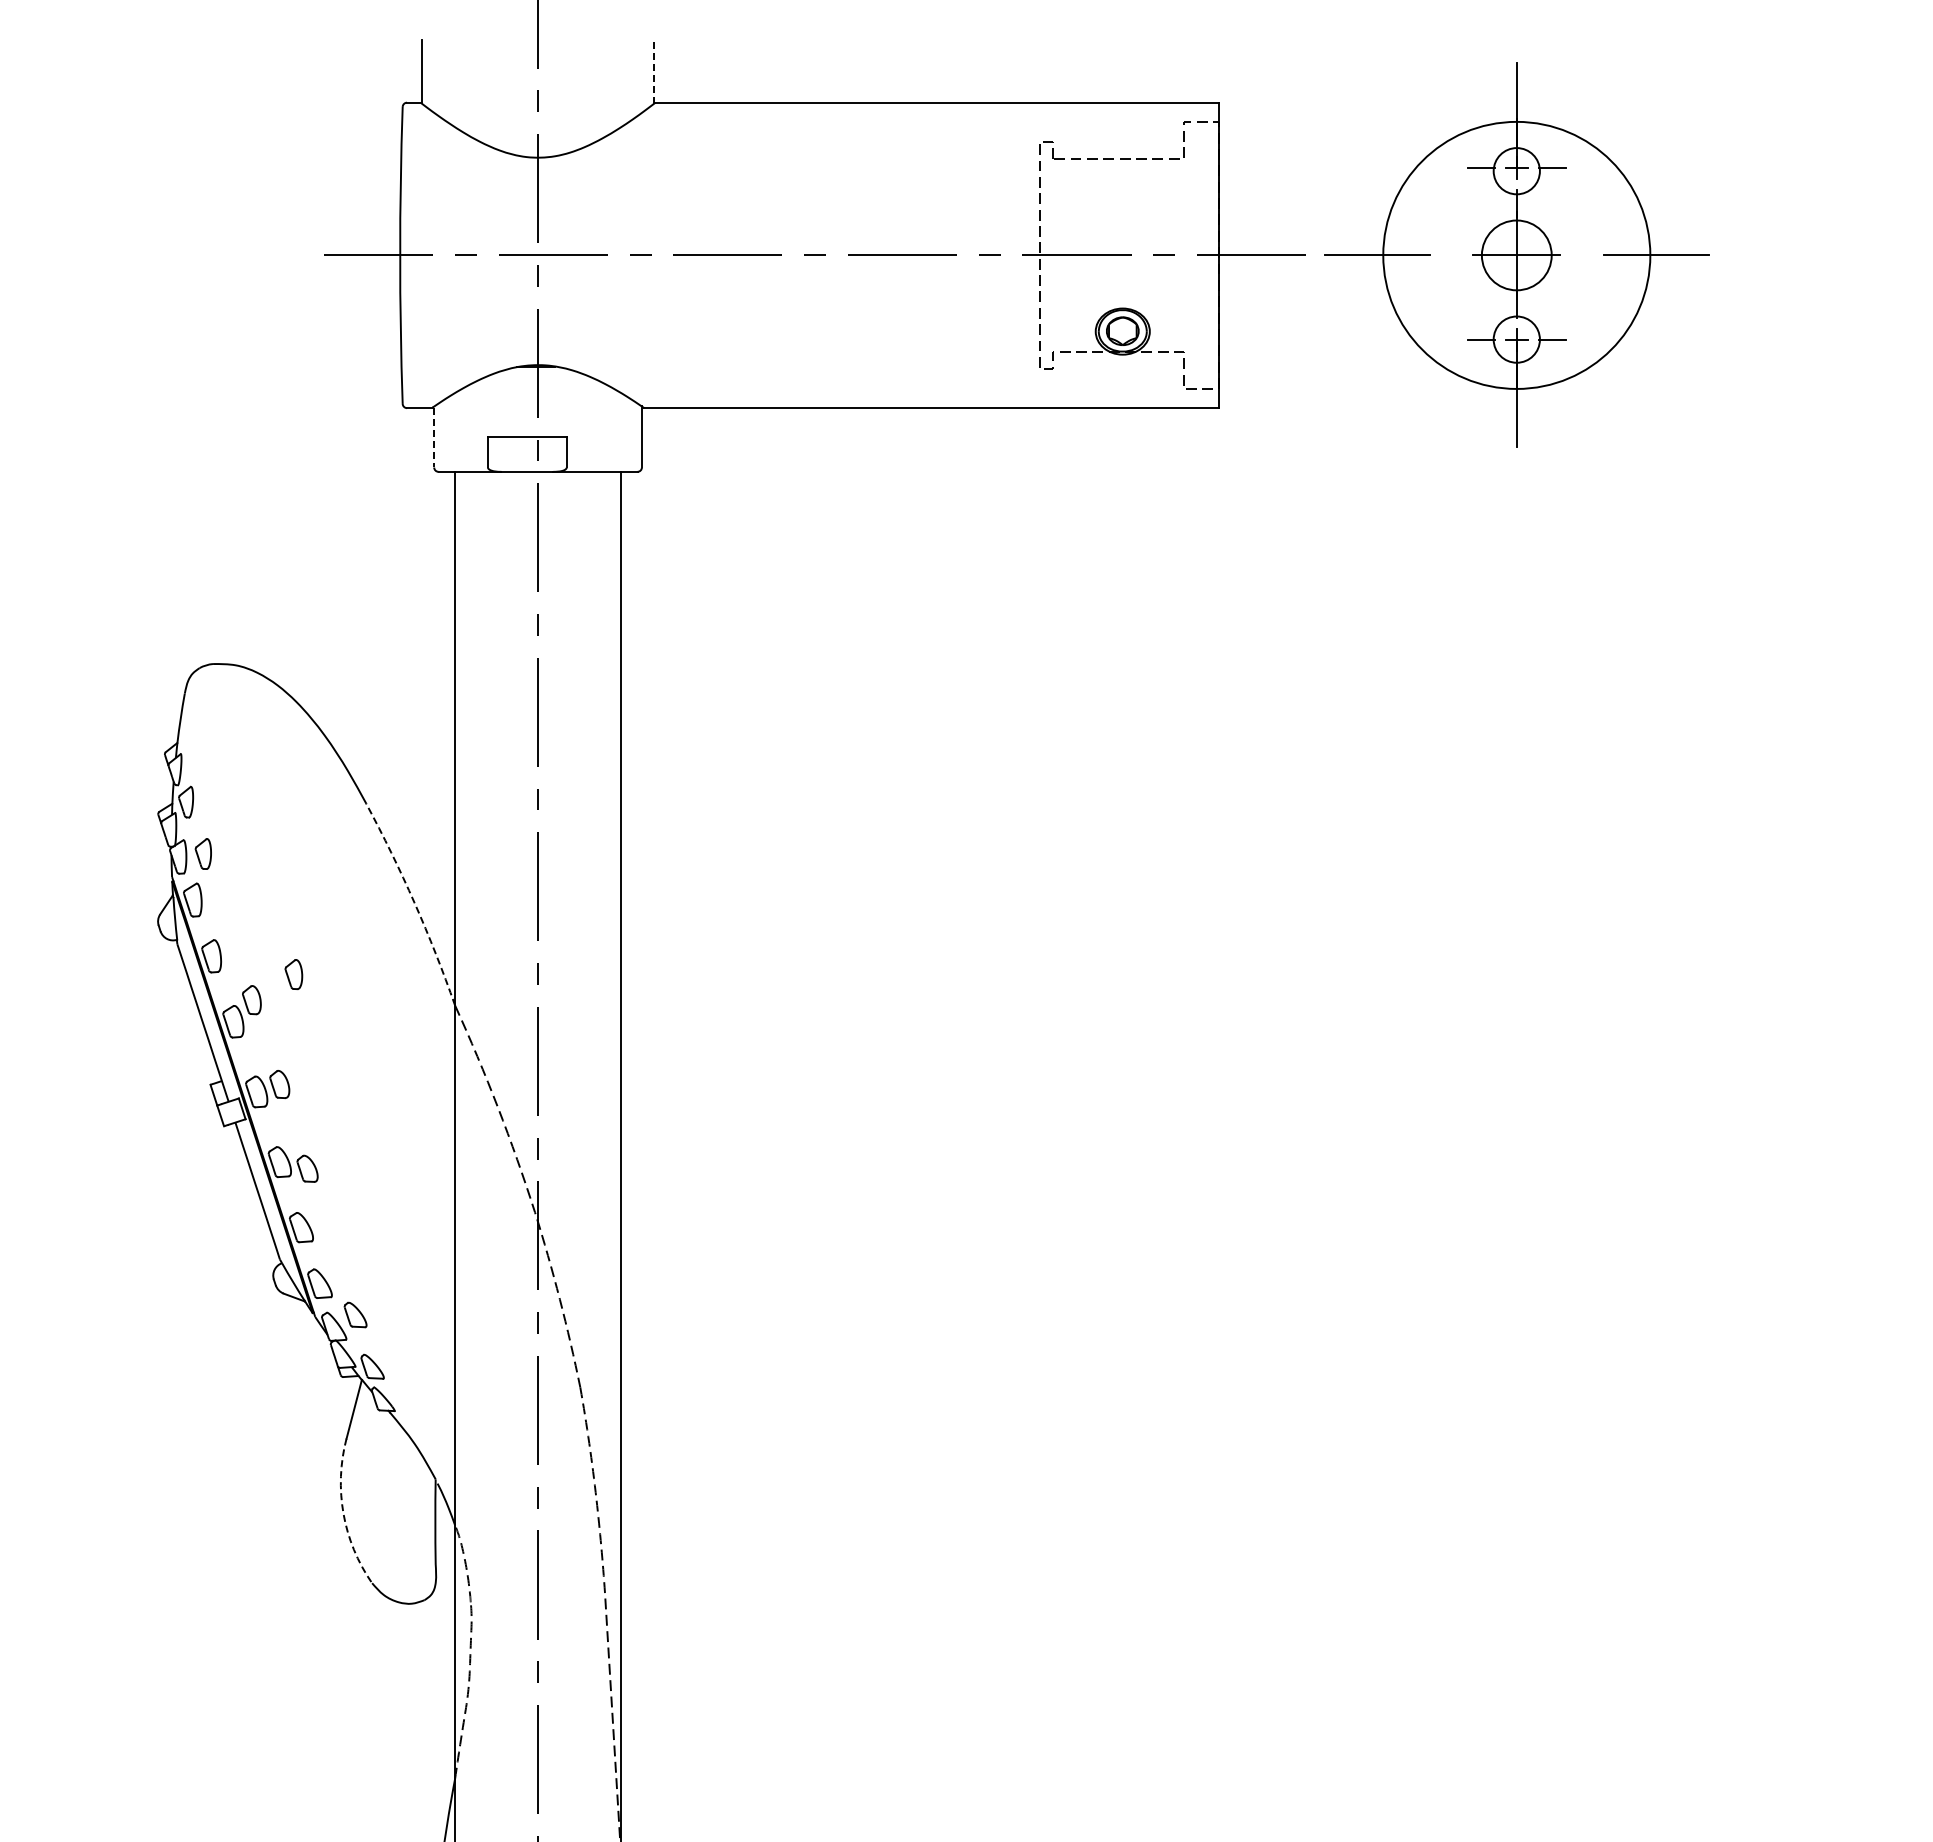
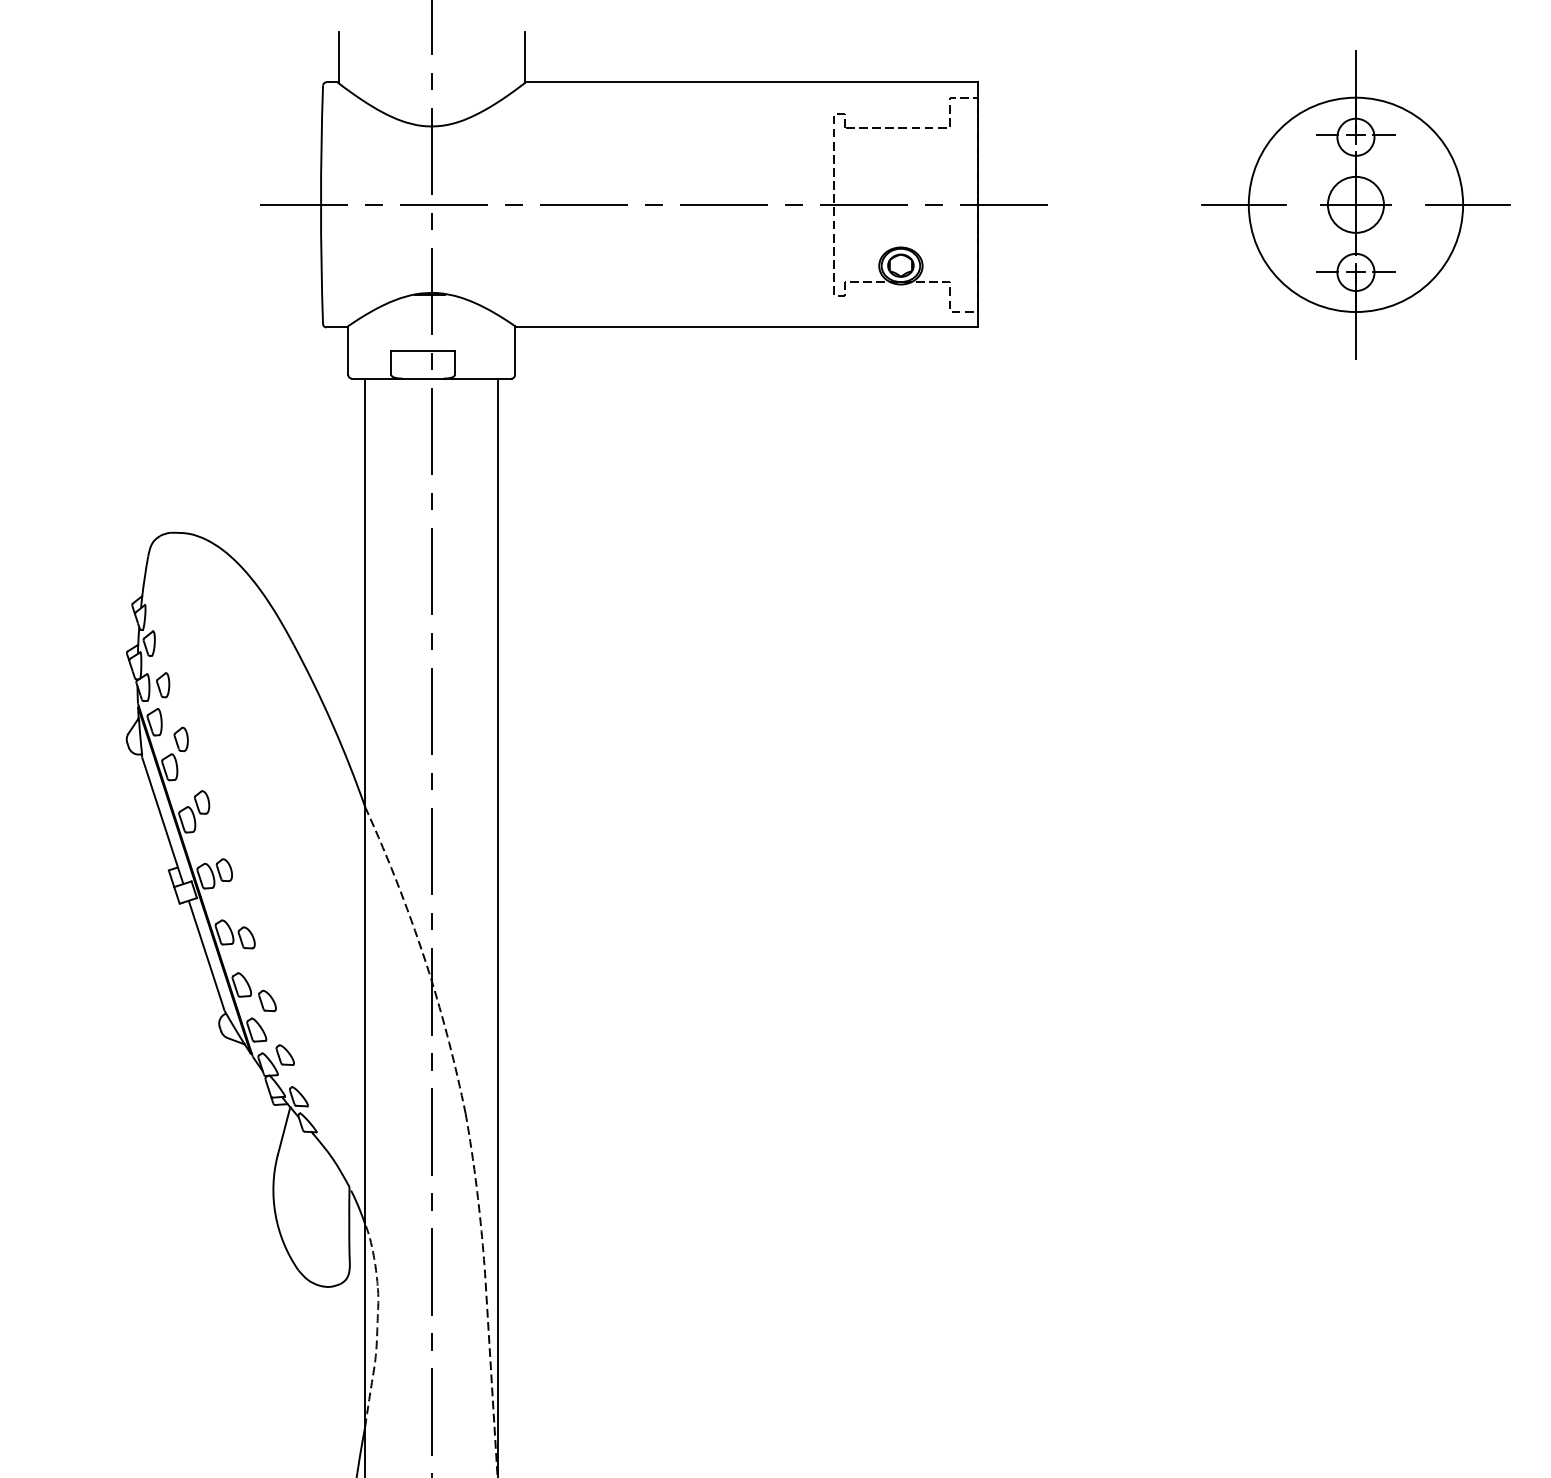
line: (654, 71) -> (525, 57), dashed -> solid
part: (1516, 254) -> (1355, 204), moved
line: (434, 437) -> (348, 350), dashed -> solid
arc: (414, 903) -> (332, 724), dashed -> solid
part: (293, 974) -> (180, 739), moved
part: (333, 1246) -> (267, 1000), added
arc: (343, 1513) -> (275, 1214), dashed -> solid

